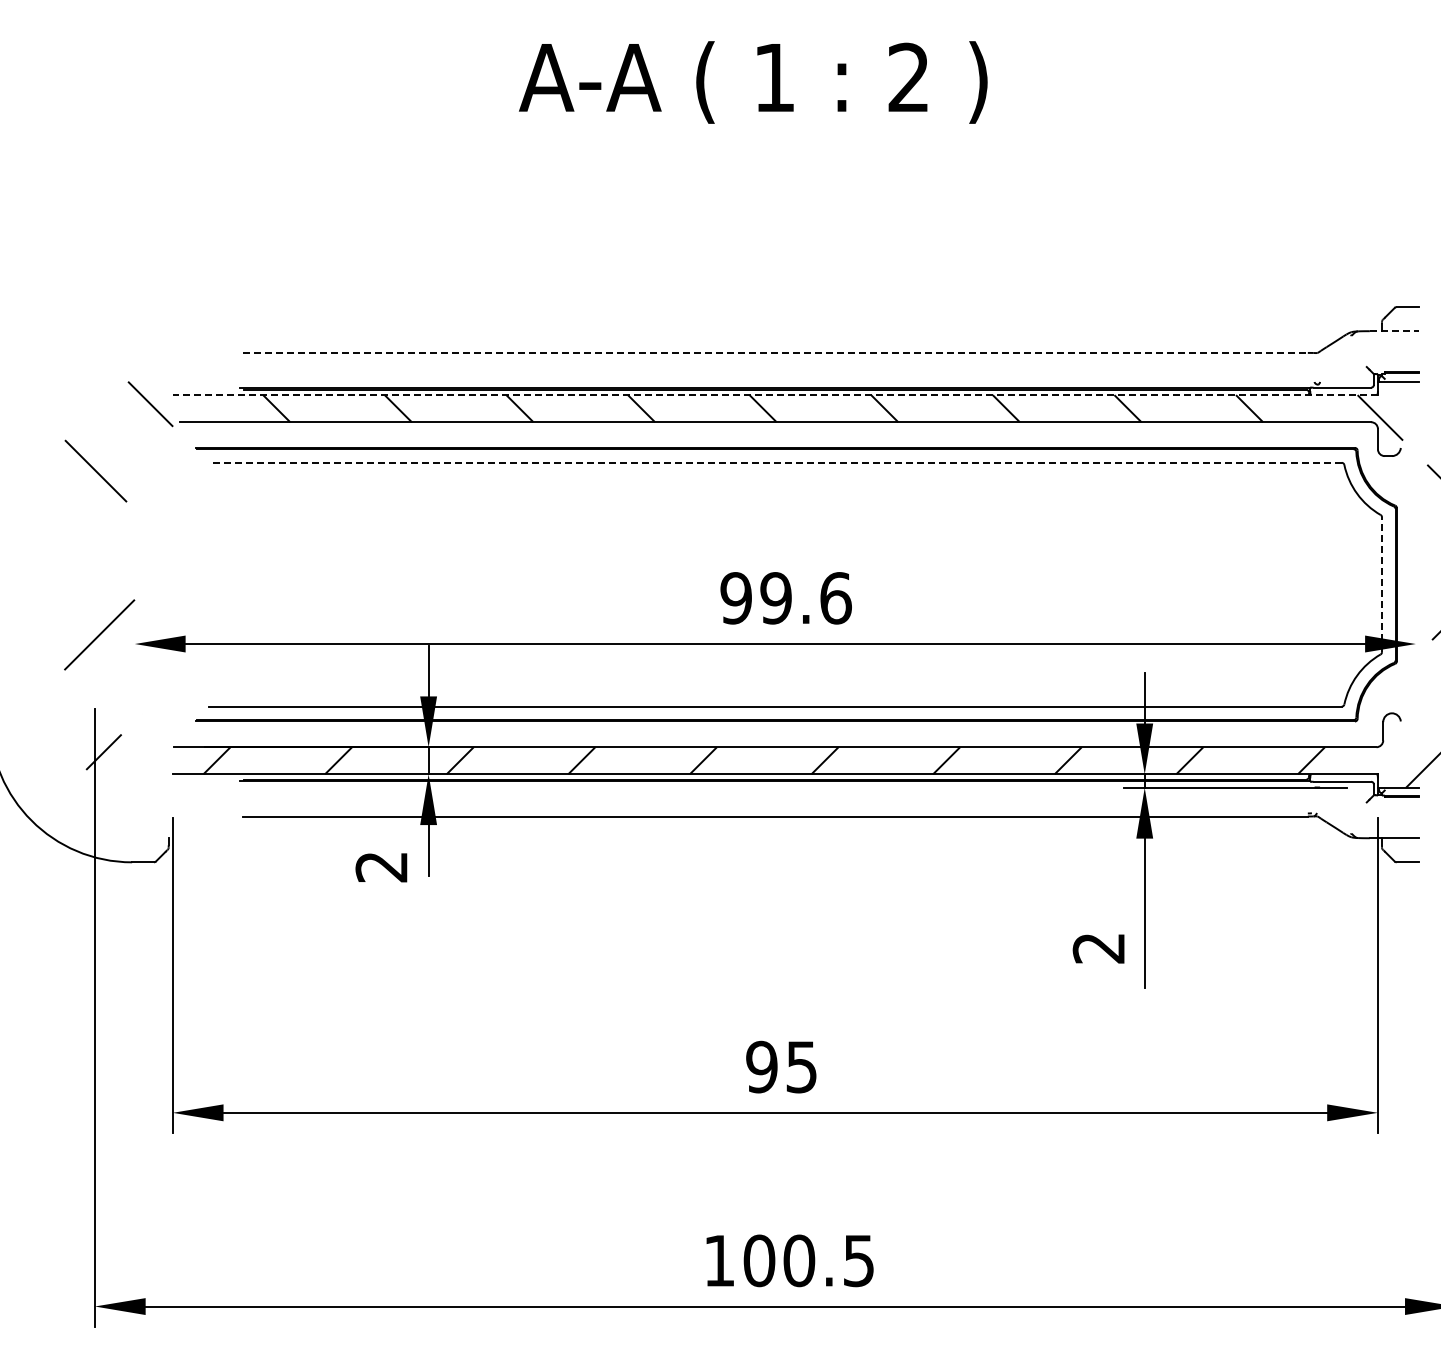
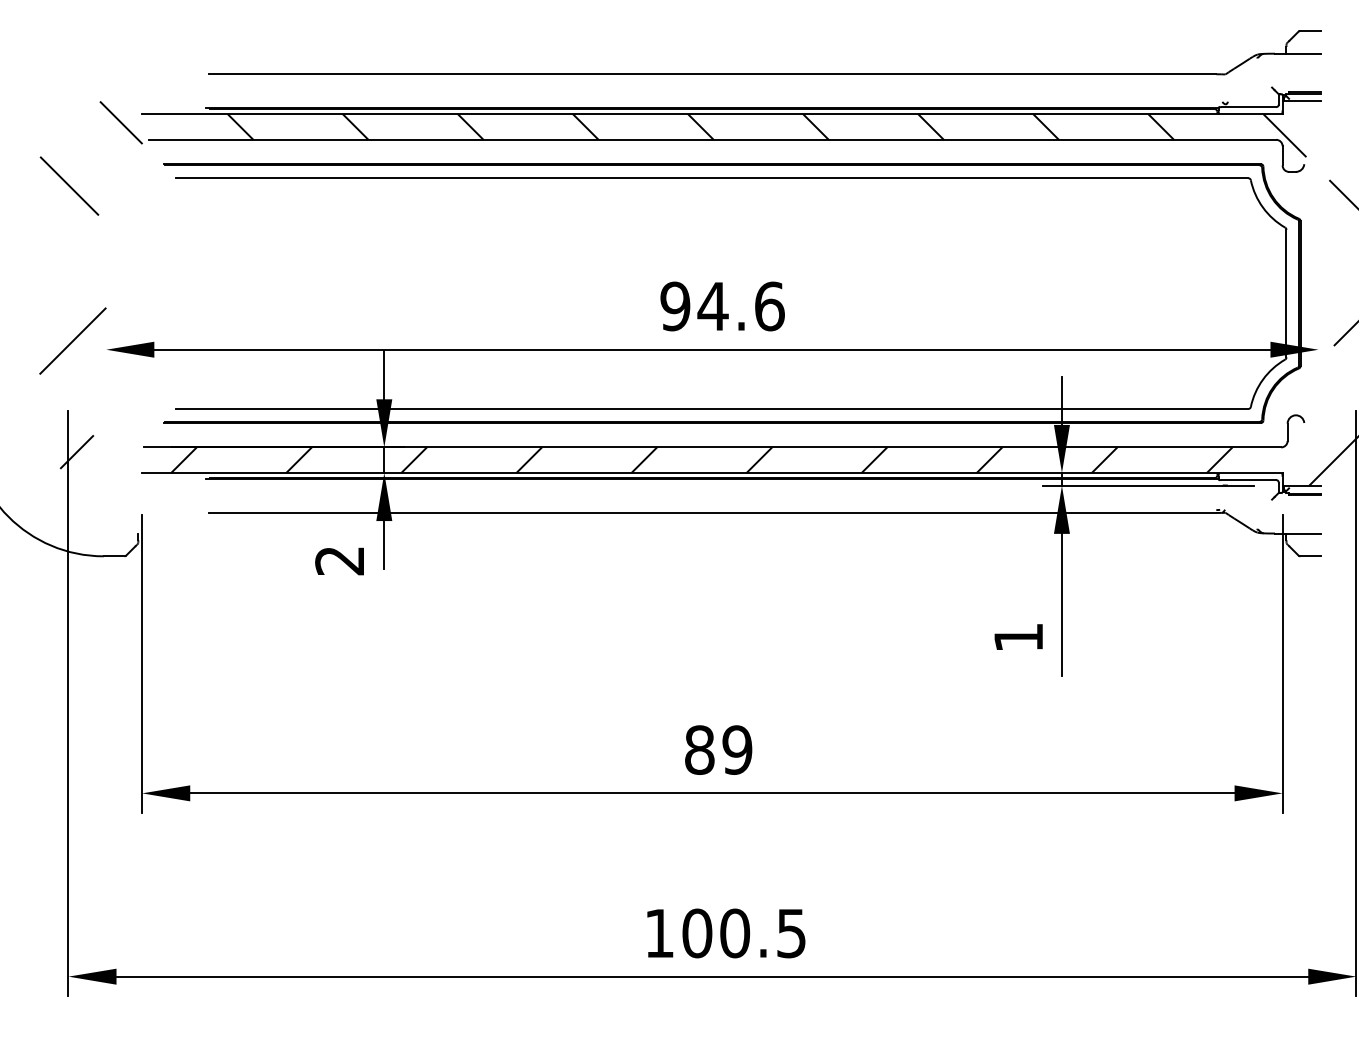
line: (1394, 331) -> (1298, 53), dashed -> solid
line: (775, 352) -> (712, 73), dashed -> solid
line: (775, 395) -> (712, 114), dashed -> solid
line: (774, 462) -> (711, 177), dashed -> solid
line: (1382, 584) -> (1286, 293), dashed -> solid
text: (775, 598) -> (712, 306), 99.6 -> 94.6
text: (1098, 948) -> (1018, 637), 2 -> 1
text: (781, 1066) -> (718, 749), 95 -> 89

